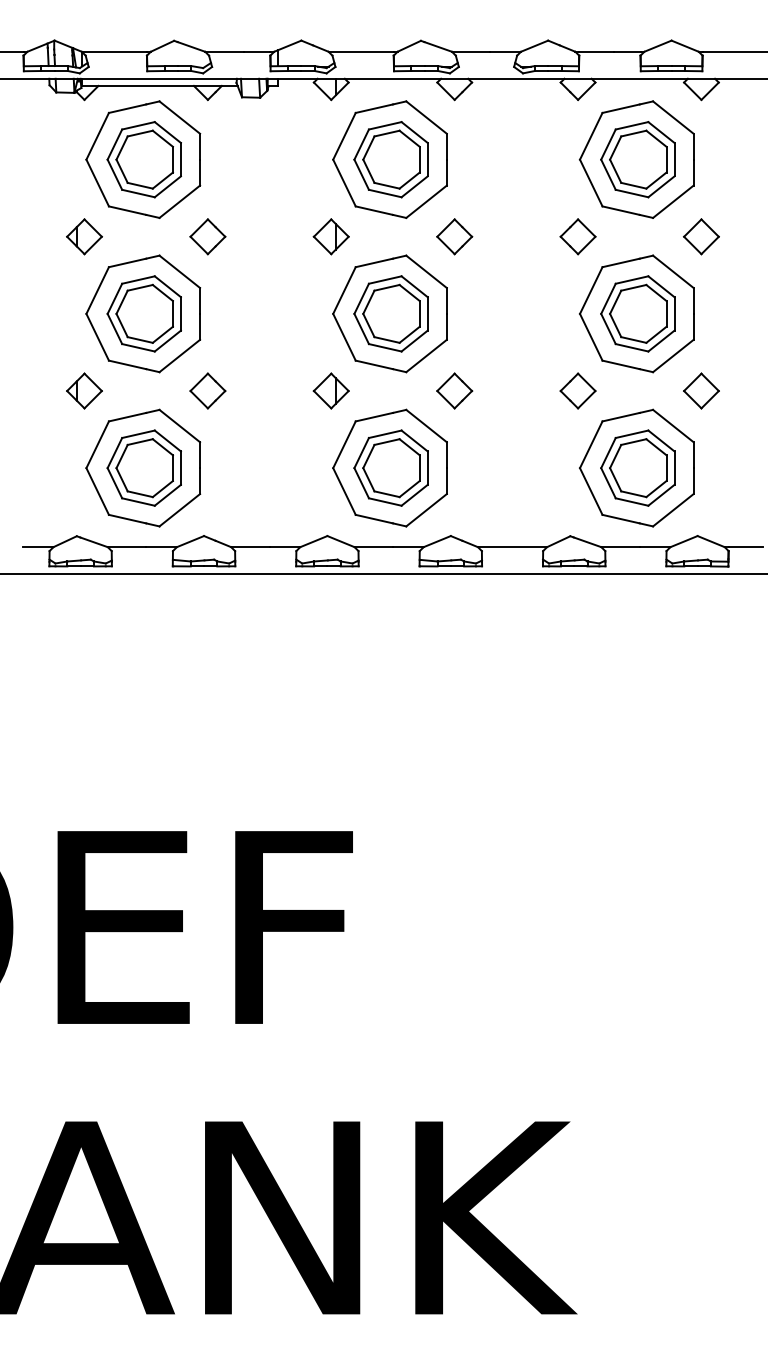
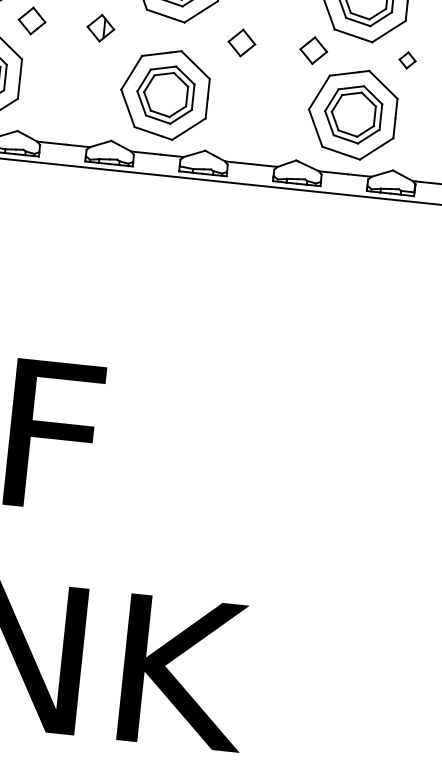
part: (330, 390) -> (100, 27), moved
part: (454, 390) -> (241, 42), moved
part: (701, 390) -> (407, 60), size x0.6

